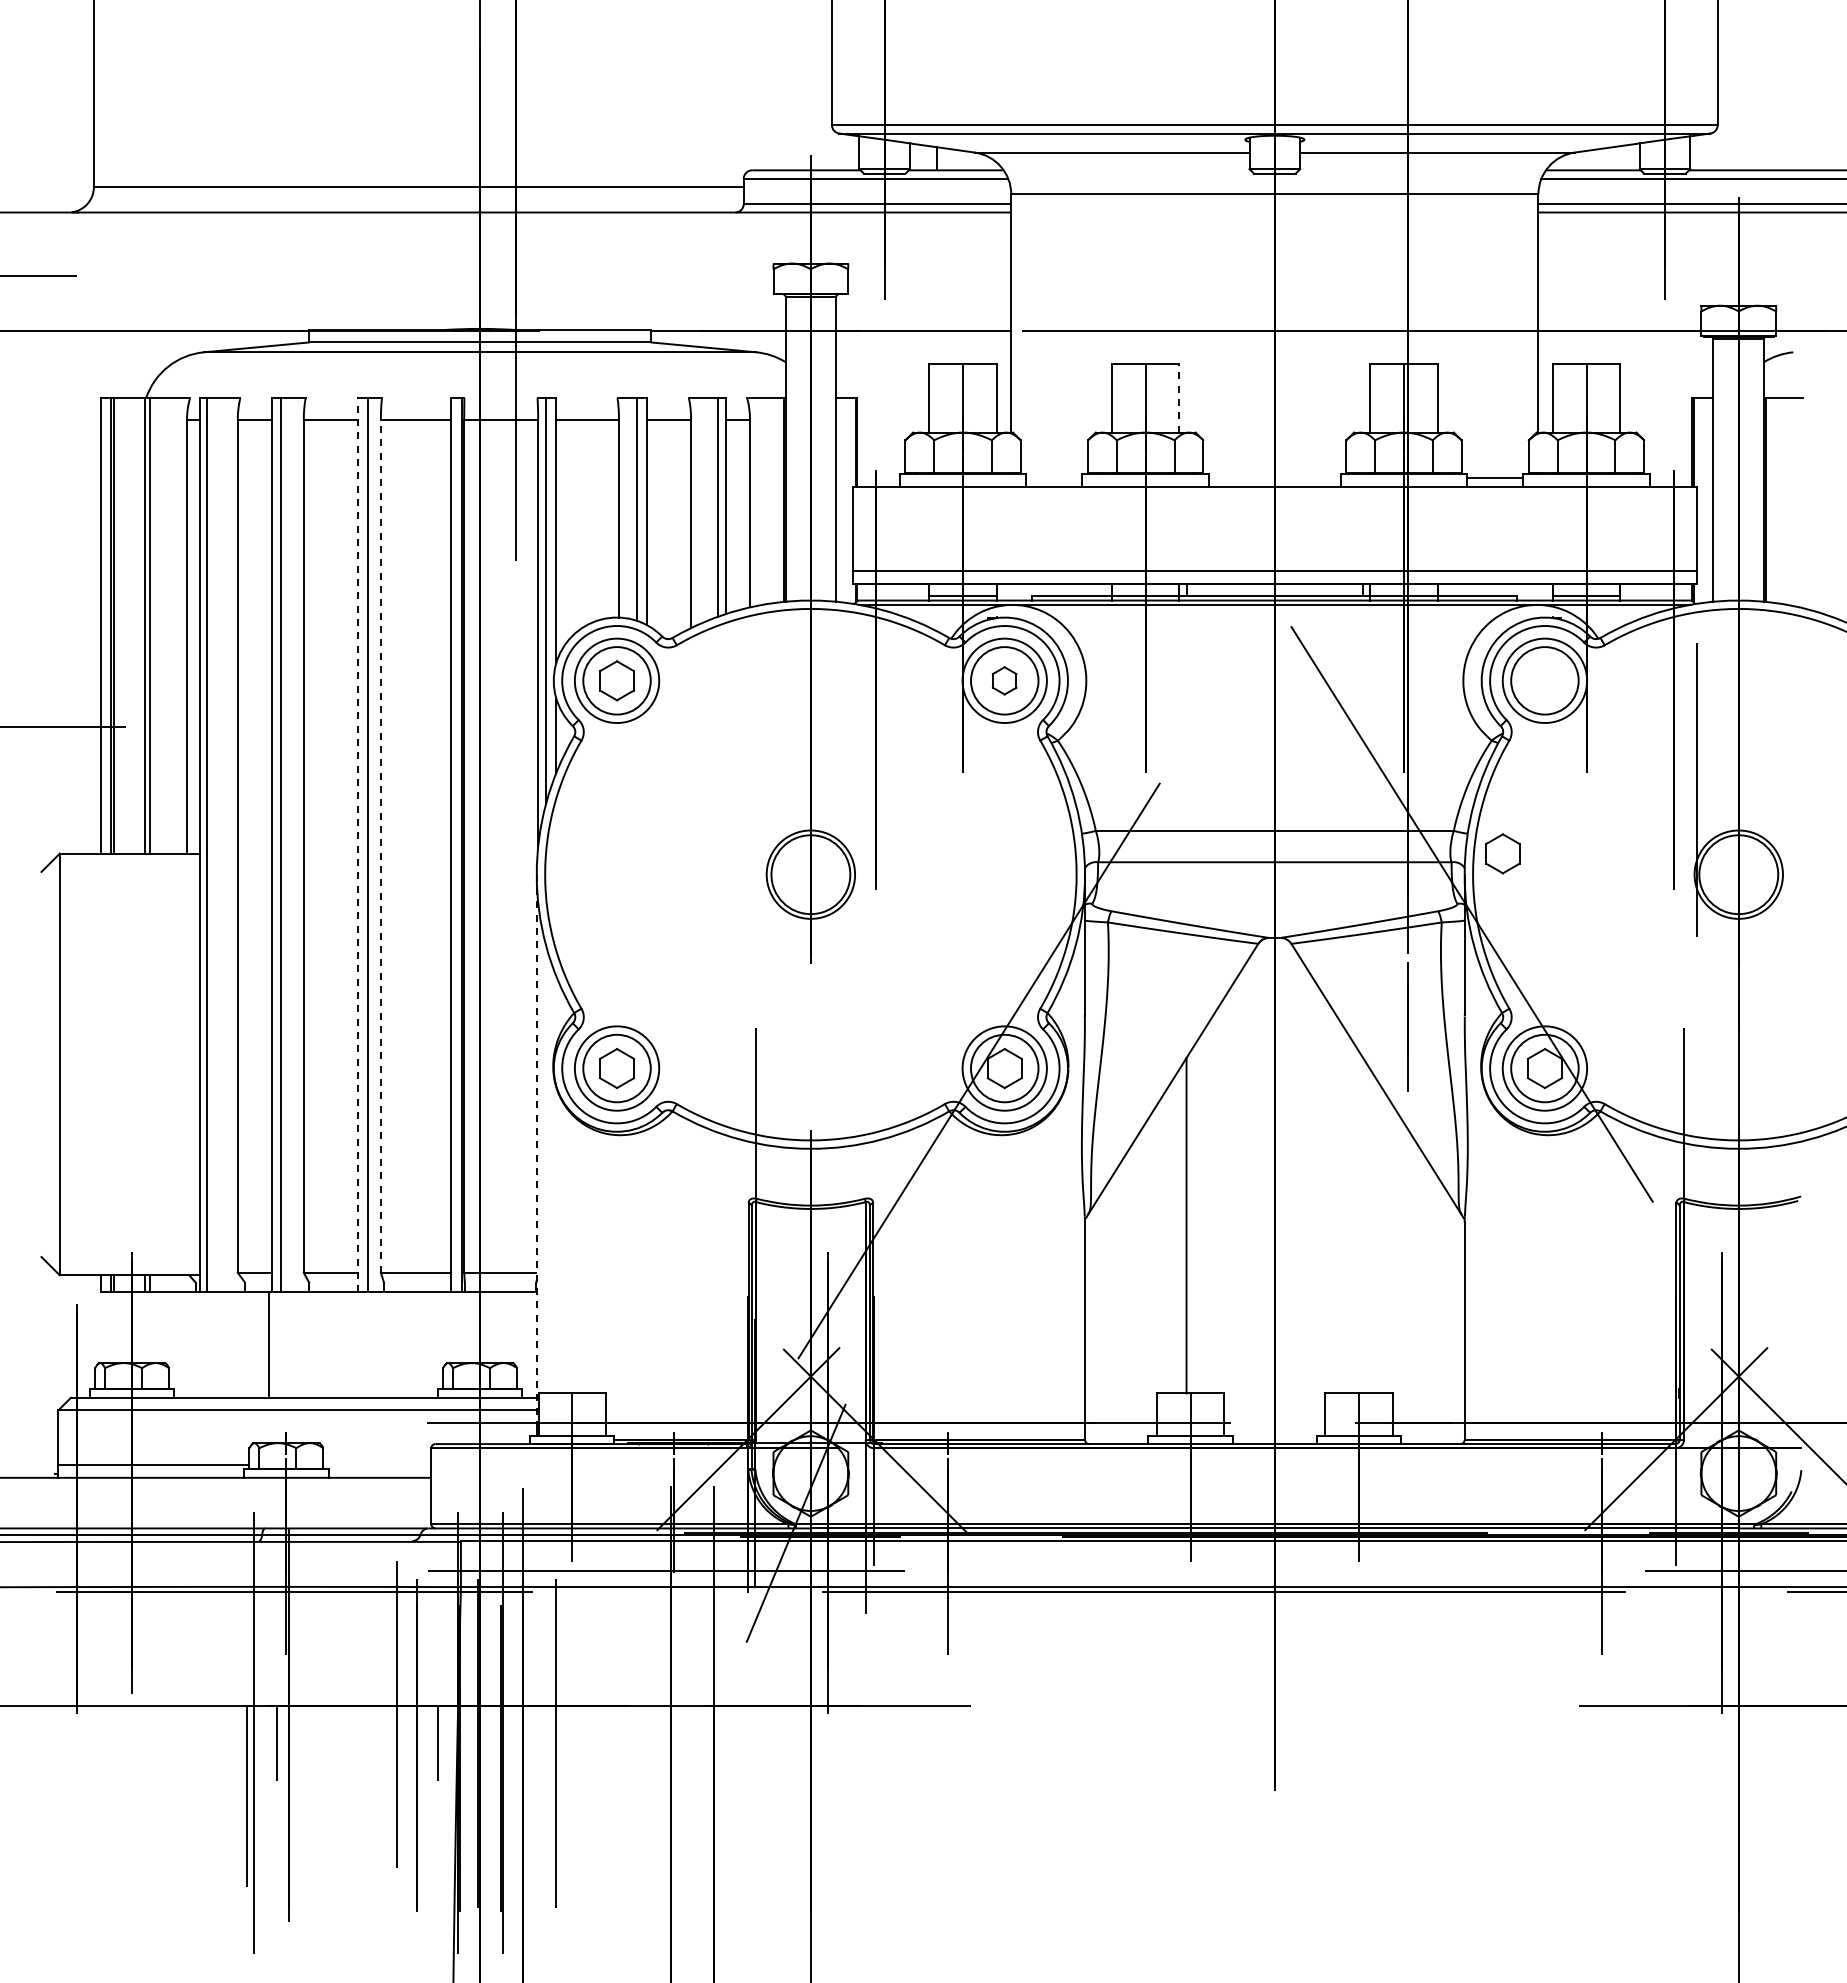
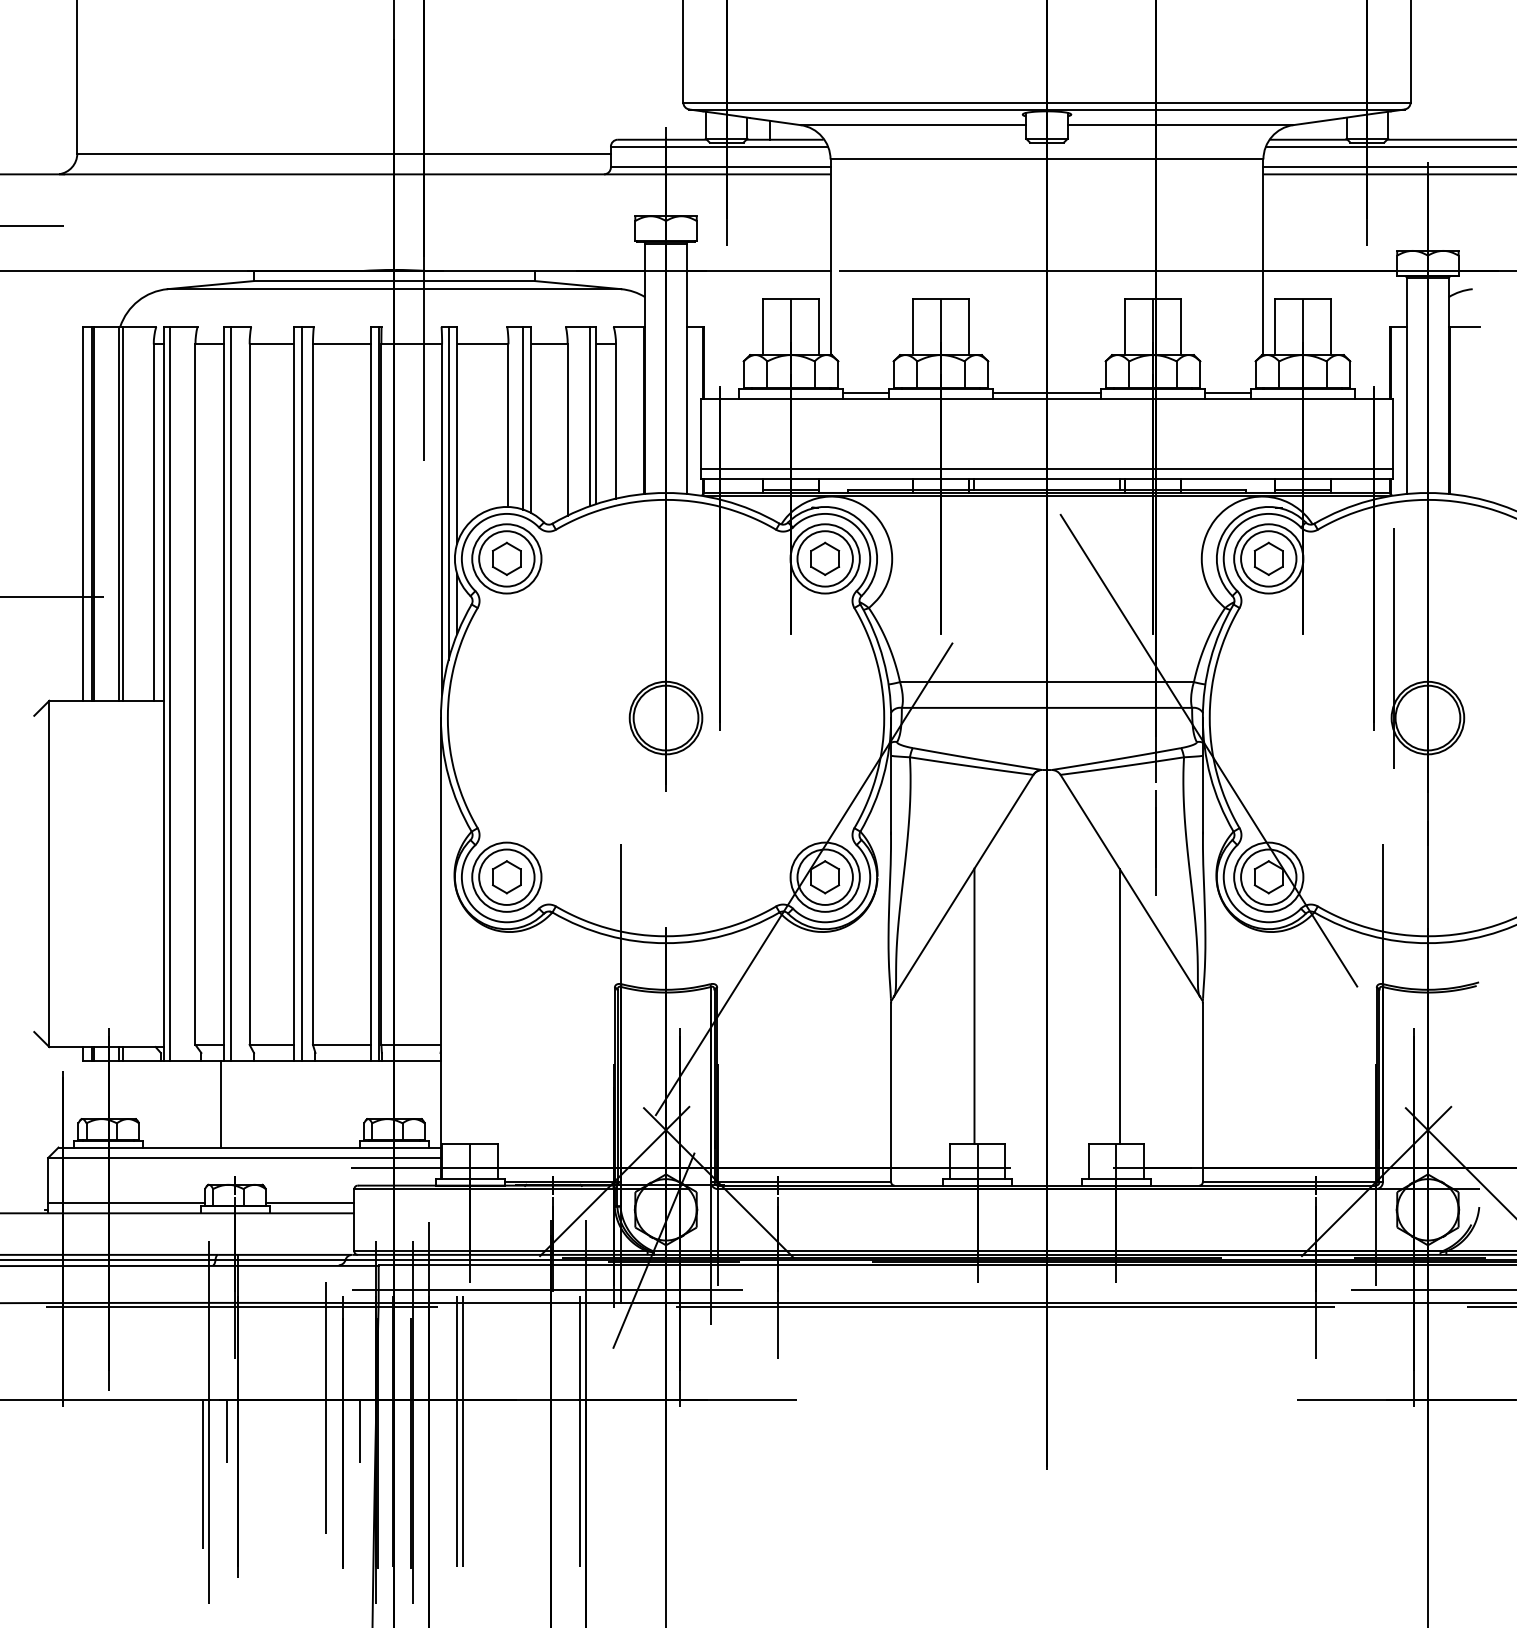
line: (1179, 397) -> (968, 326), dashed -> solid
line: (1054, 478) -> (866, 392), added
line: (1274, 478) -> (1046, 392), added
part: (1004, 680) -> (825, 558), size x1.43
line: (357, 844) -> (293, 693), dashed -> solid
line: (380, 846) -> (312, 694), dashed -> solid
part: (1502, 853) -> (1268, 558), moved
line: (536, 1149) -> (440, 943), dashed -> solid
line: (1363, 1225) -> (1119, 1006), added
line: (377, 1465) -> (310, 1203), added
line: (563, 1743) -> (462, 1431), added
line: (706, 1743) -> (580, 1431), added

